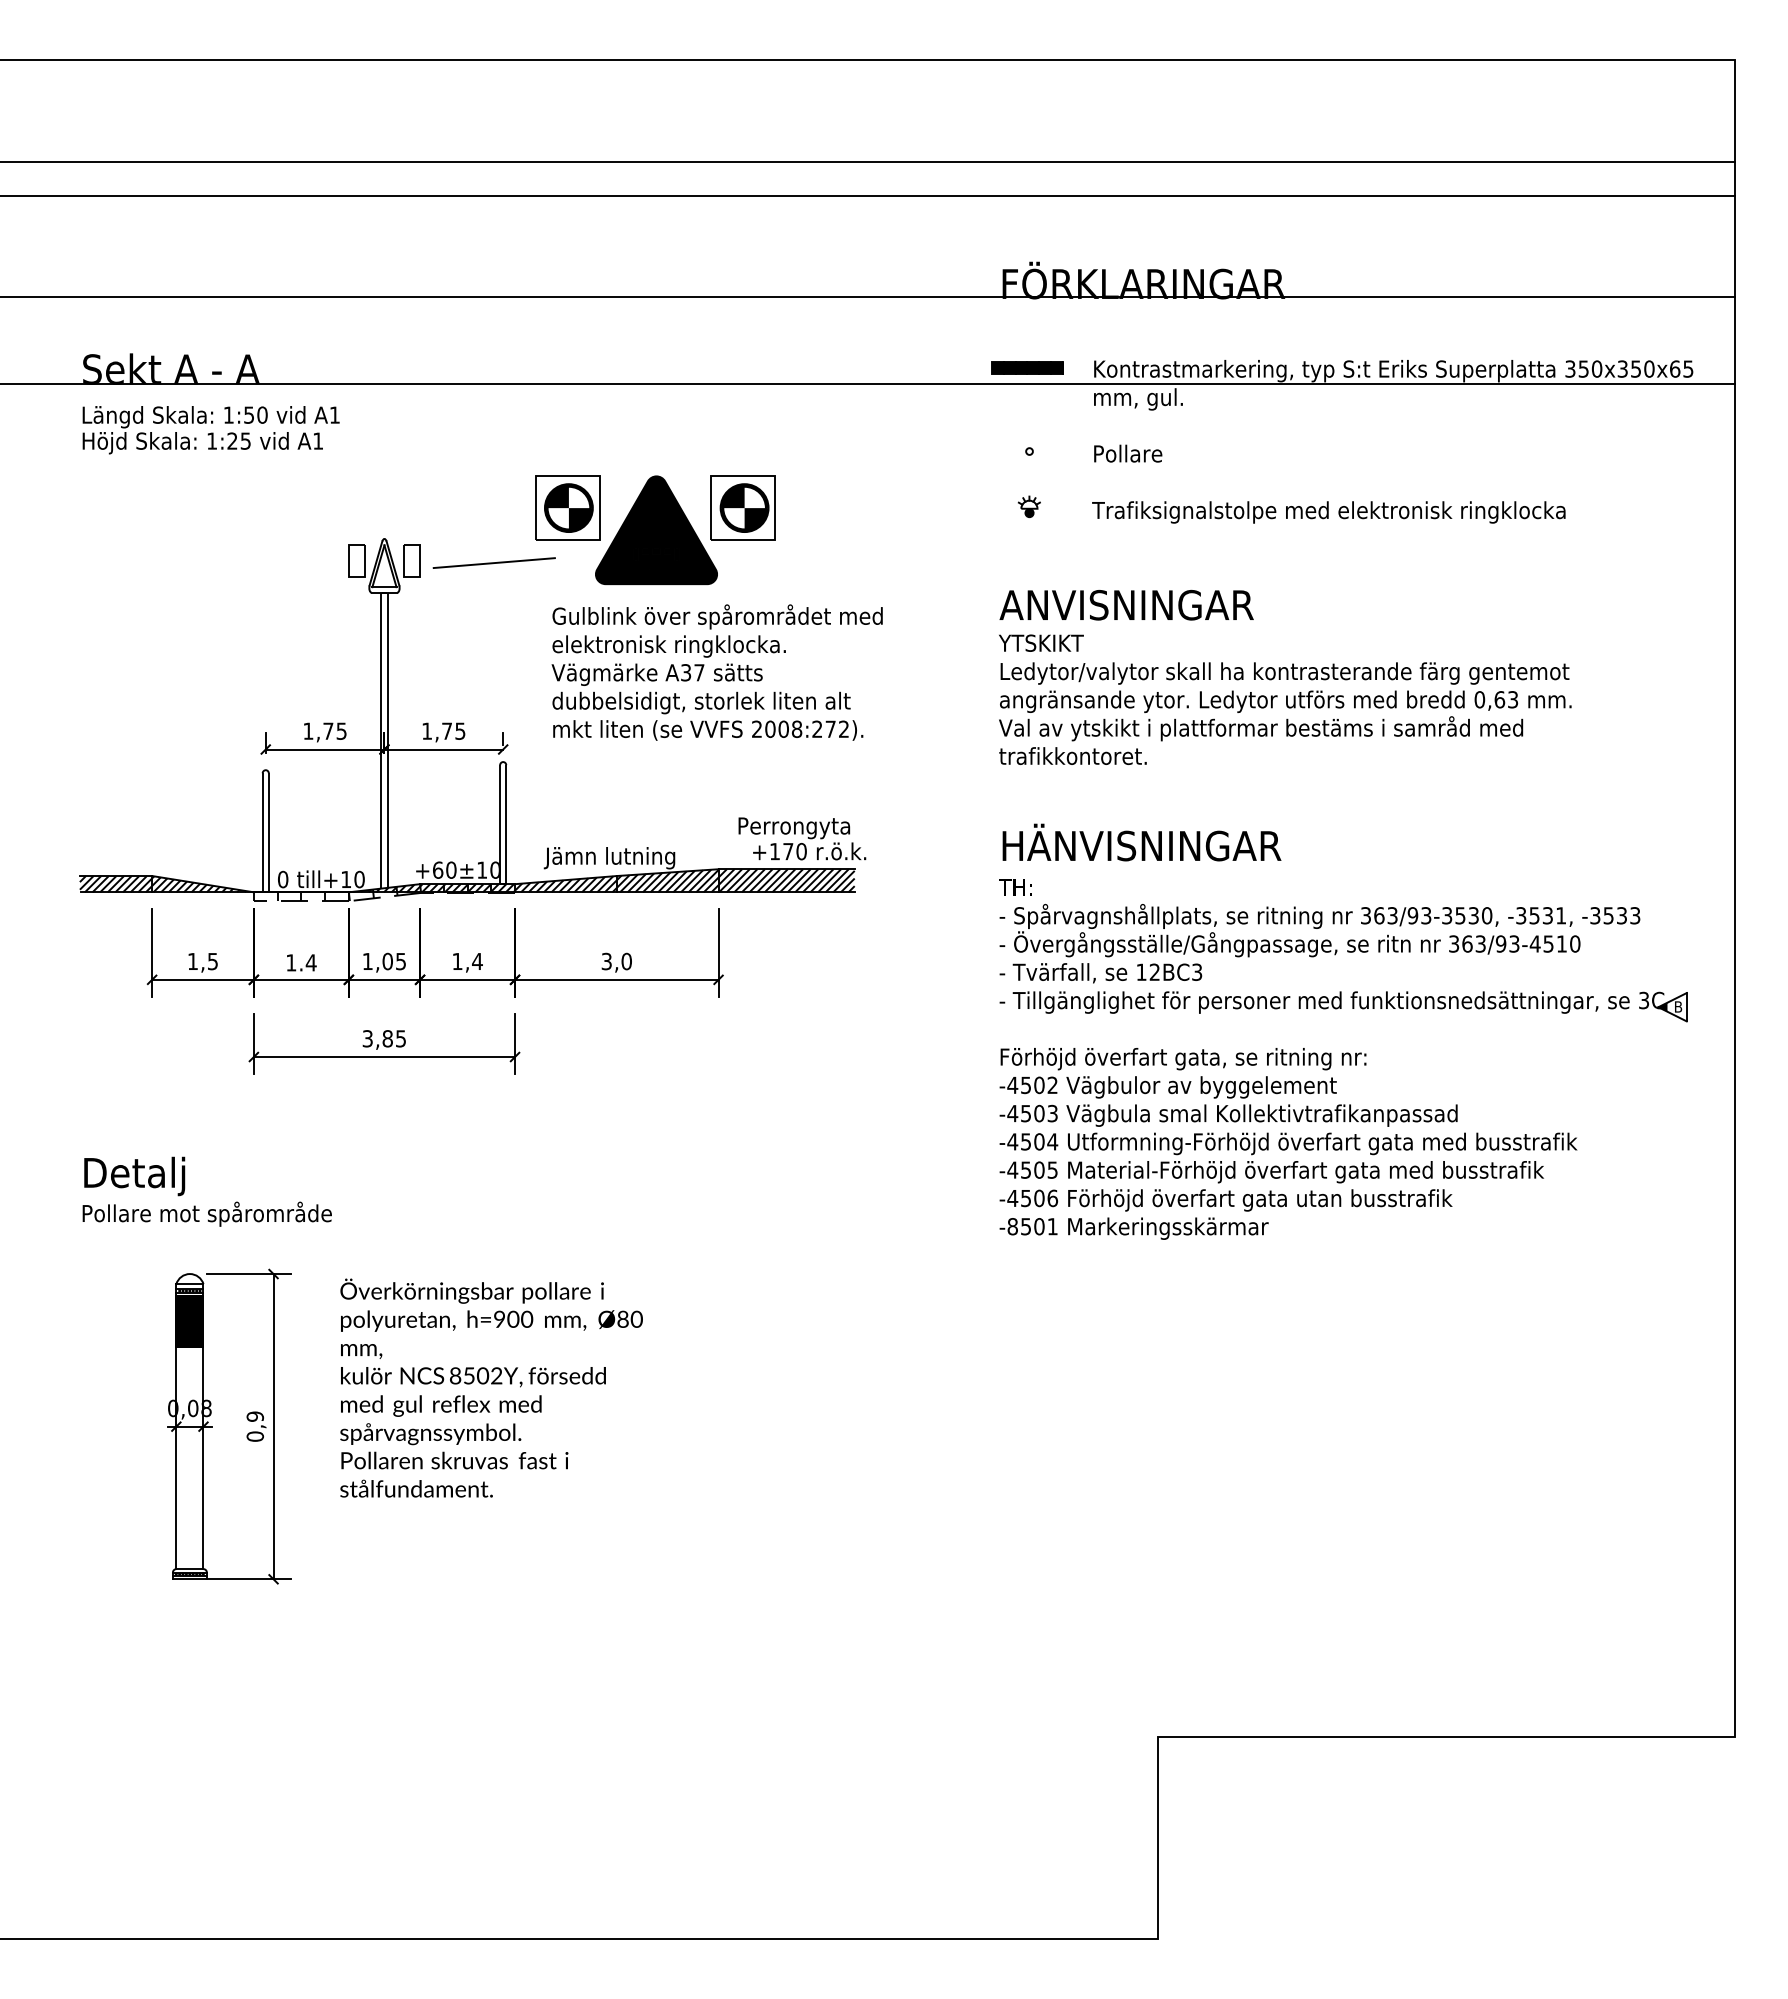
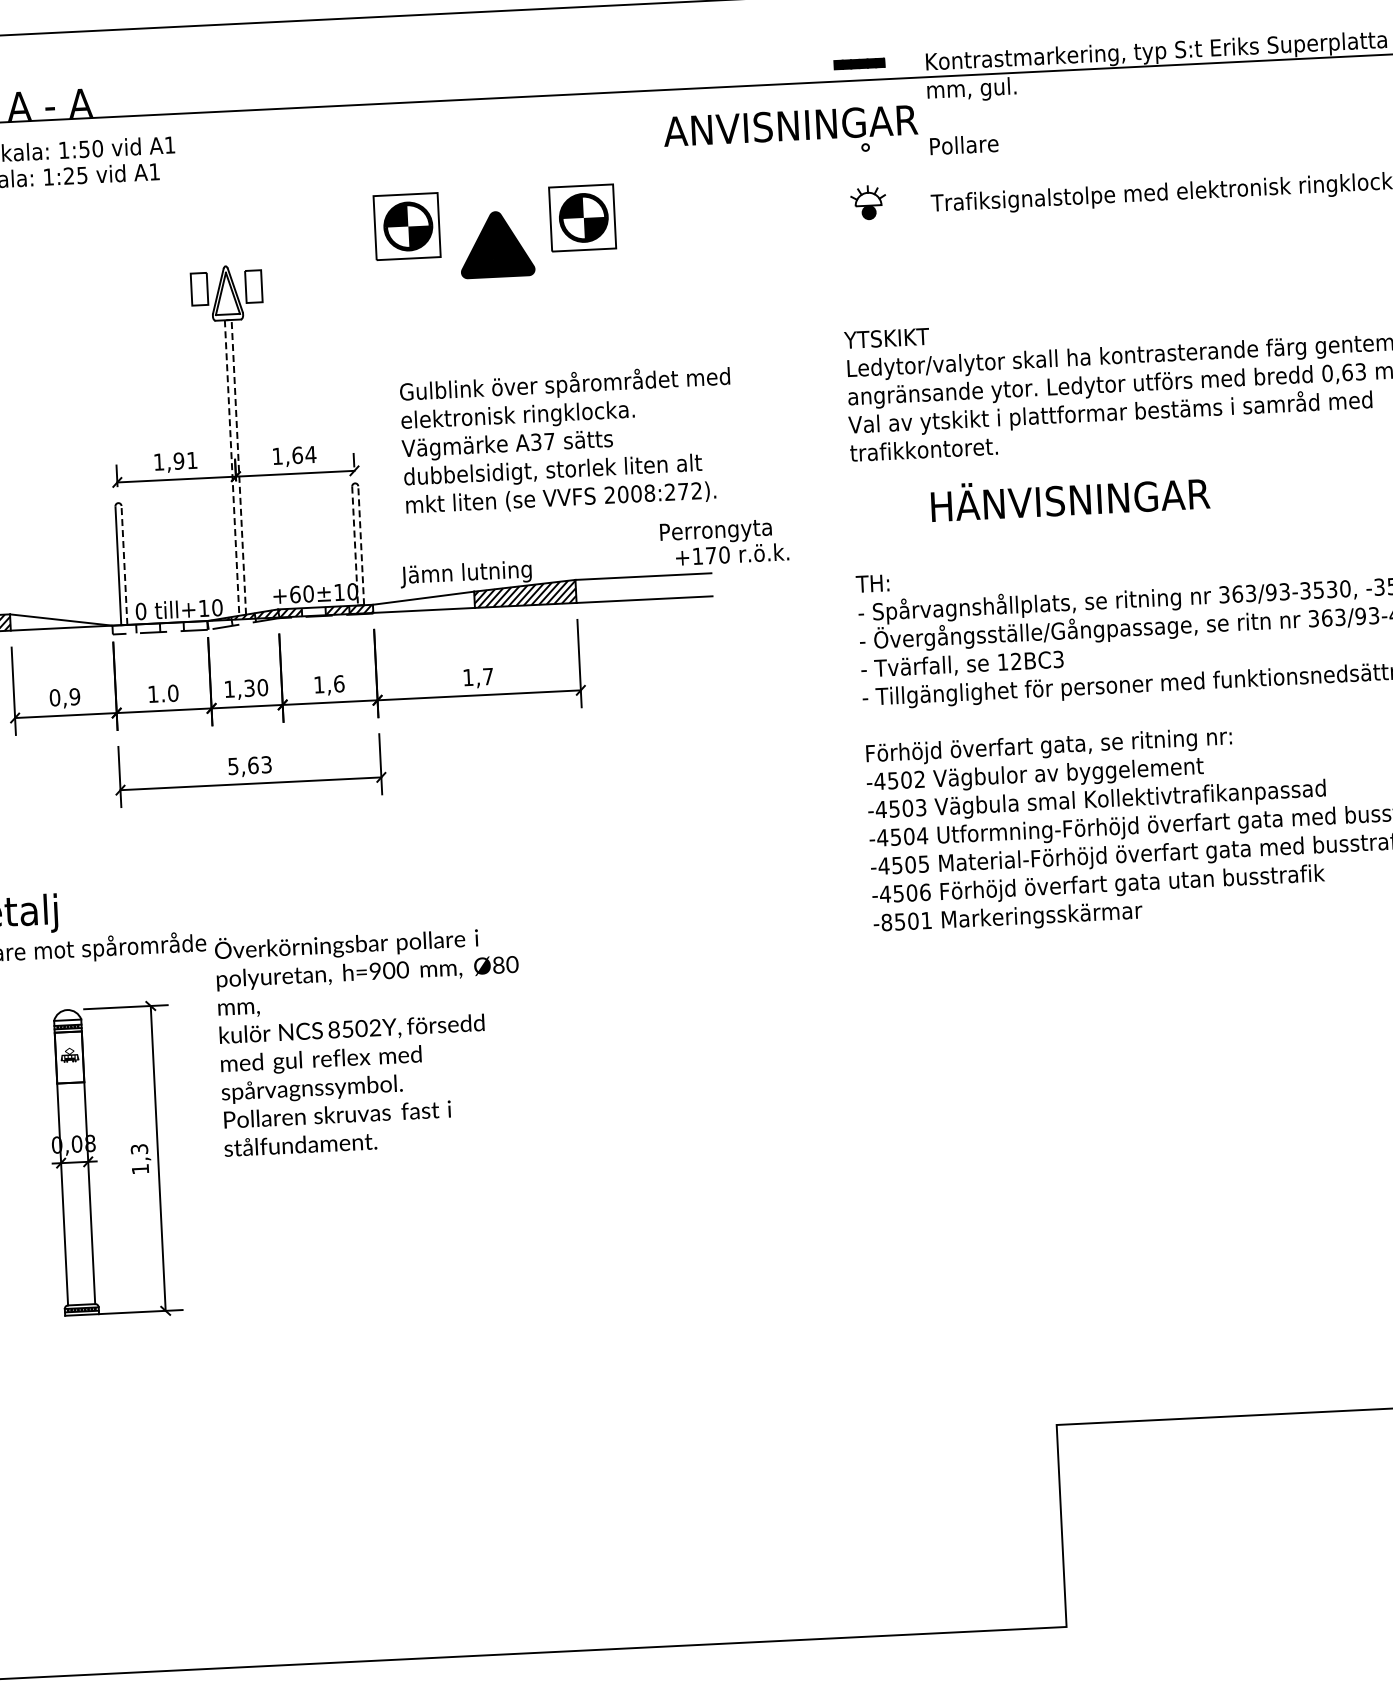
part: (1027, 367) -> (859, 63), size x0.7
part: (1028, 506) -> (867, 202), size x1.6
part: (656, 530) -> (496, 244), size x0.6
line: (493, 563) -> (335, 285), removed
text: (1126, 605) -> (790, 126), moved
text: (716, 672) -> (566, 440), moved
text: (334, 730) -> (185, 460), 1,75 -> 1,91
text: (453, 730) -> (303, 454), 1,75 -> 1,64
line: (381, 740) -> (232, 467), solid -> dashed
line: (387, 740) -> (238, 467), solid -> dashed
line: (500, 824) -> (355, 545), solid -> dashed
line: (506, 824) -> (361, 545), solid -> dashed
line: (268, 832) -> (124, 565), solid -> dashed
text: (802, 838) -> (724, 541), moved
text: (1141, 842) -> (1069, 496), moved
hatch: (786, 880) -> (643, 587), removed
hatch: (202, 884) -> (60, 620), removed
hatch: (565, 884) -> (423, 602), removed
hatch: (455, 888) -> (313, 612), removed
text: (202, 961) -> (64, 697), 1,5 -> 0,9
text: (394, 961) -> (256, 687), 1,05 -> 1,30
text: (477, 961) -> (339, 683), 1,4 -> 1,6
text: (616, 961) -> (478, 677), 3,0 -> 1,7
text: (310, 962) -> (172, 693), 1.4 -> 1.0
text: (384, 1038) -> (250, 765), 3,85 -> 5,63
fill: (189, 1321) -> (69, 1057), removed
text: (491, 1387) -> (370, 1039), moved
text: (255, 1426) -> (140, 1159), 0,9 -> 1,3

